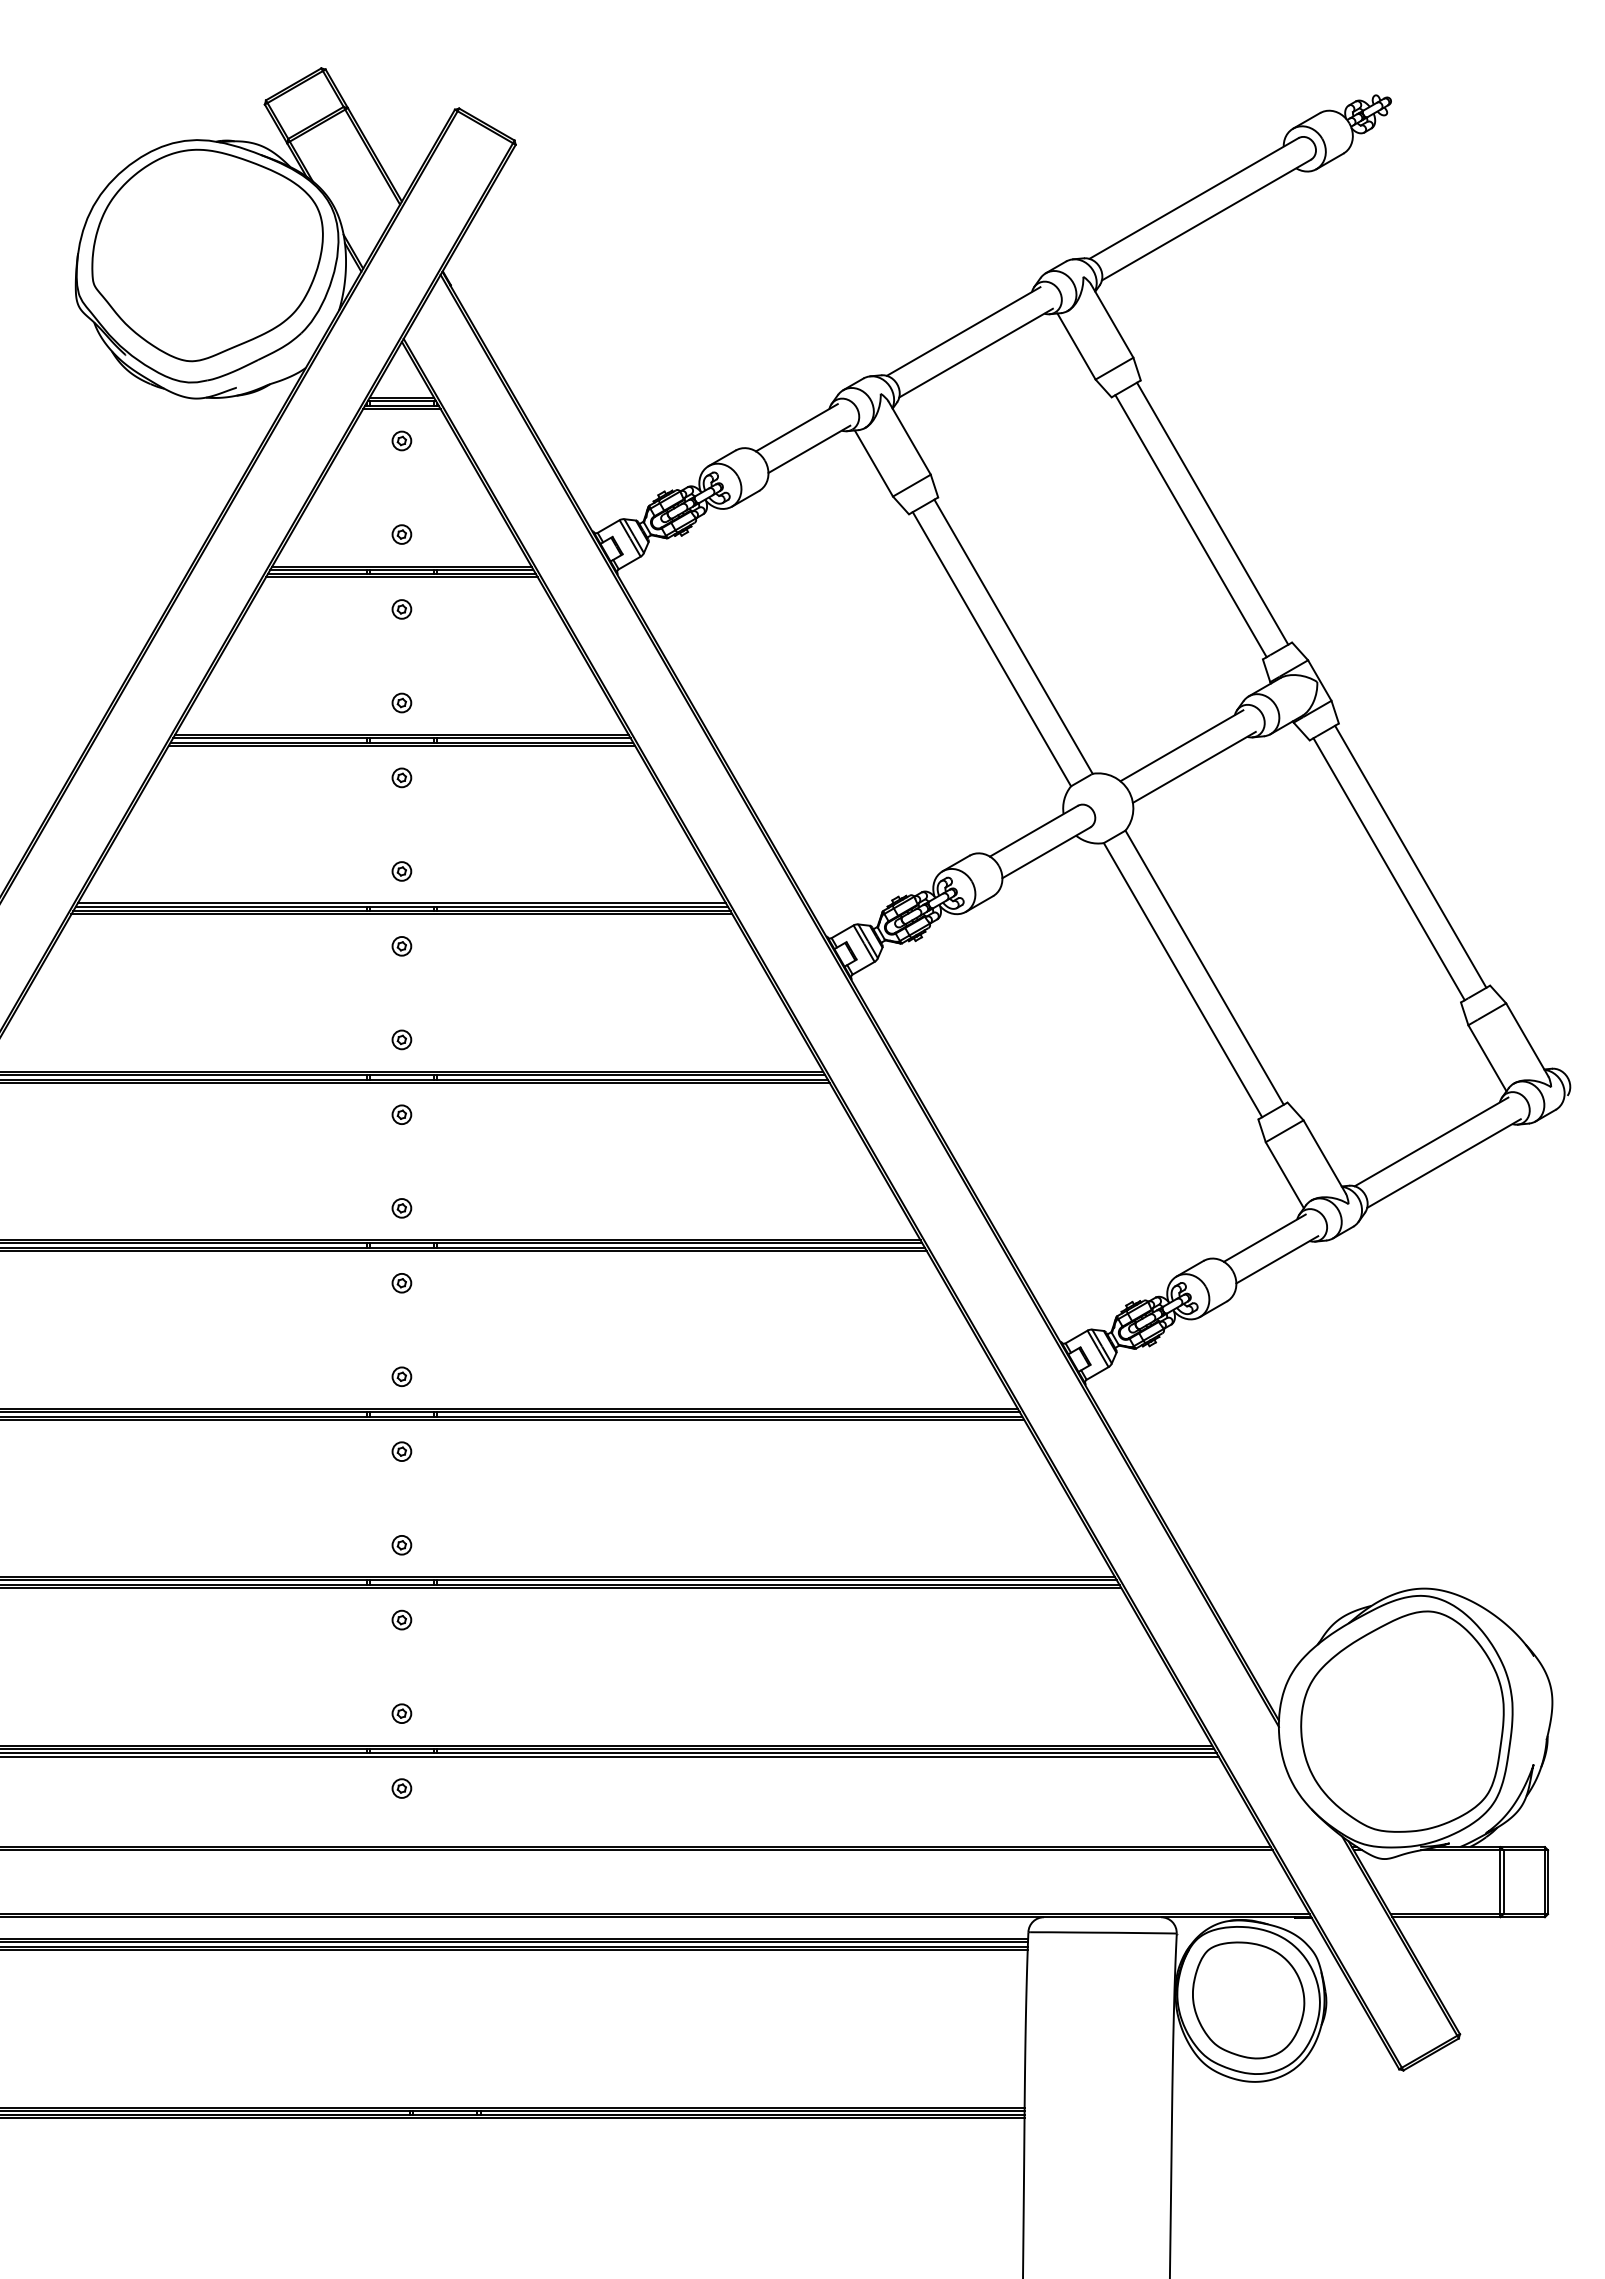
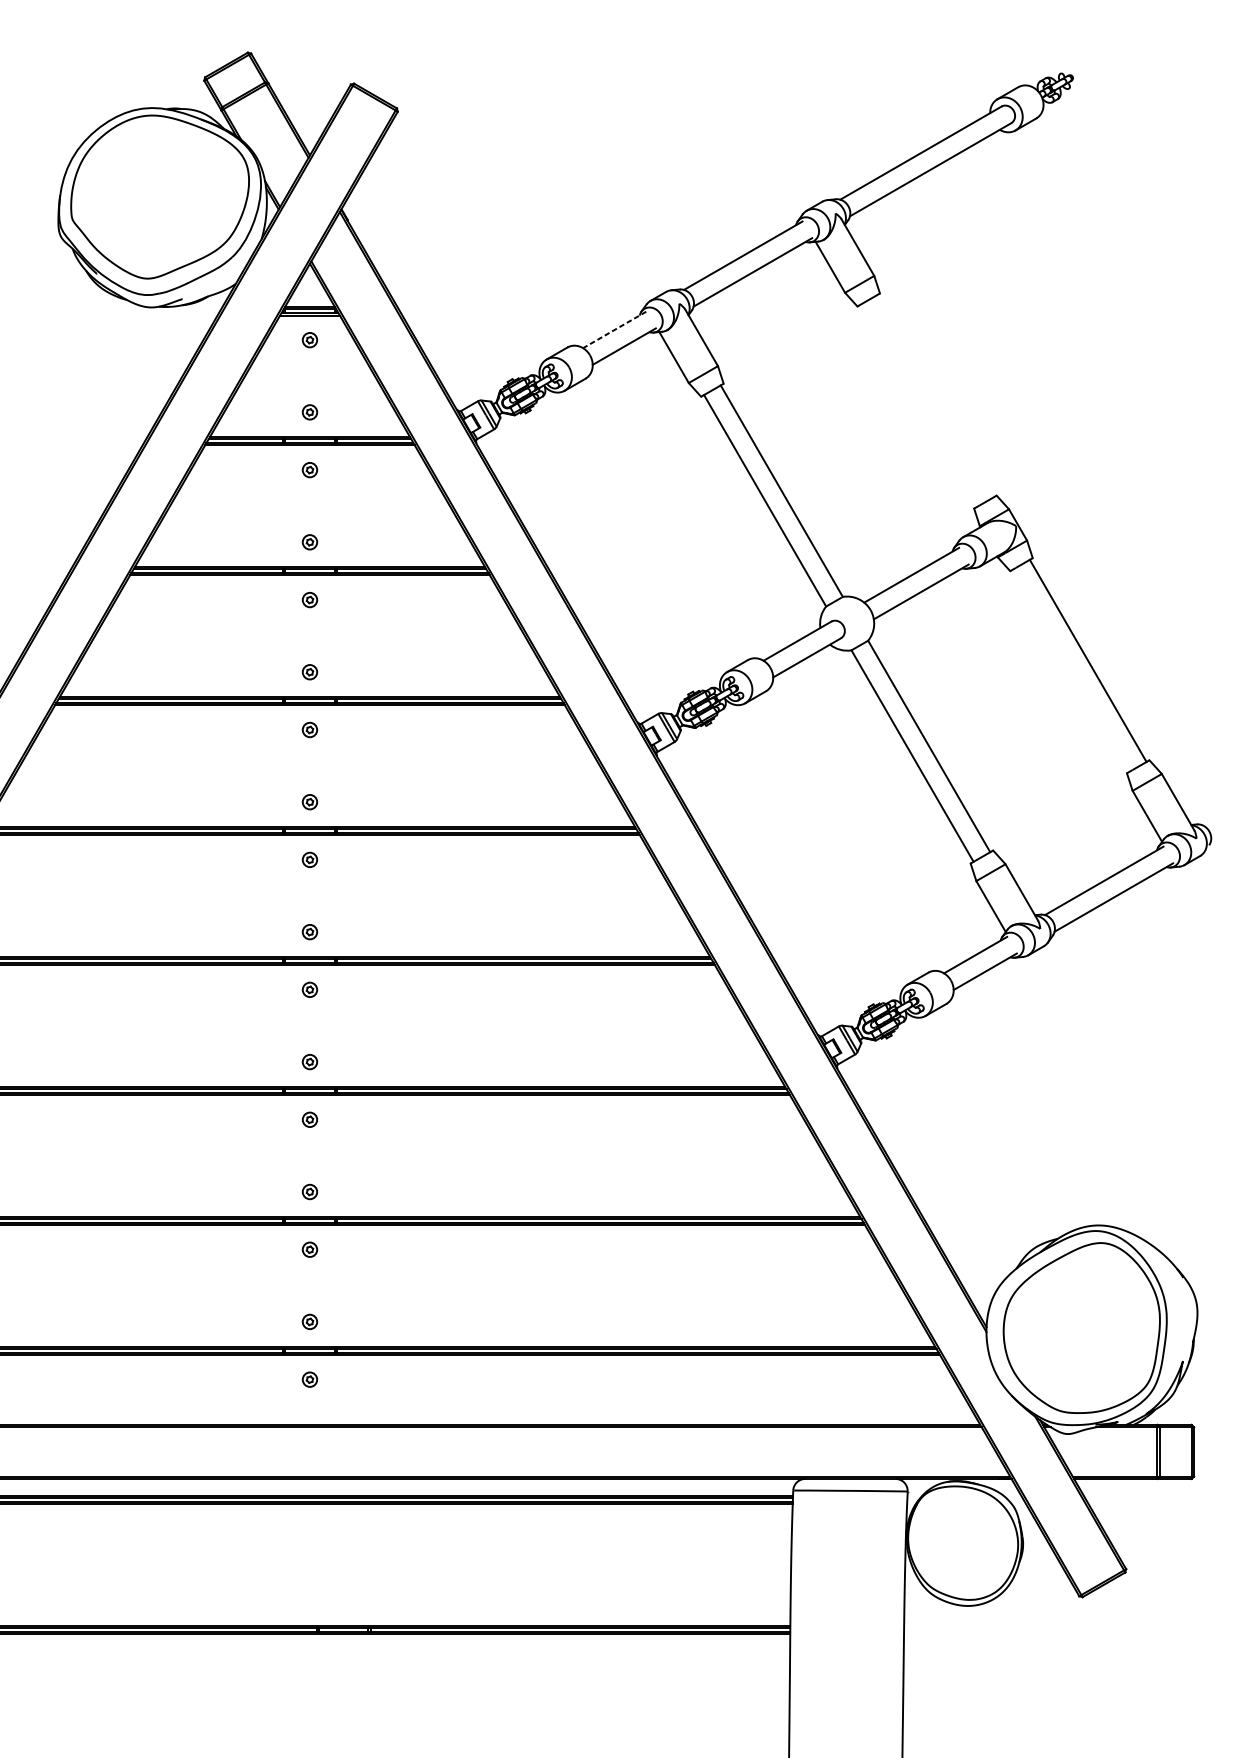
line: (796, 428) -> (614, 330), solid -> dashed
line: (1212, 513) -> (935, 396), removed
line: (1190, 526) -> (918, 406), removed
line: (1388, 869) -> (1071, 670), removed
part: (1248, 2000) -> (963, 1543), removed

